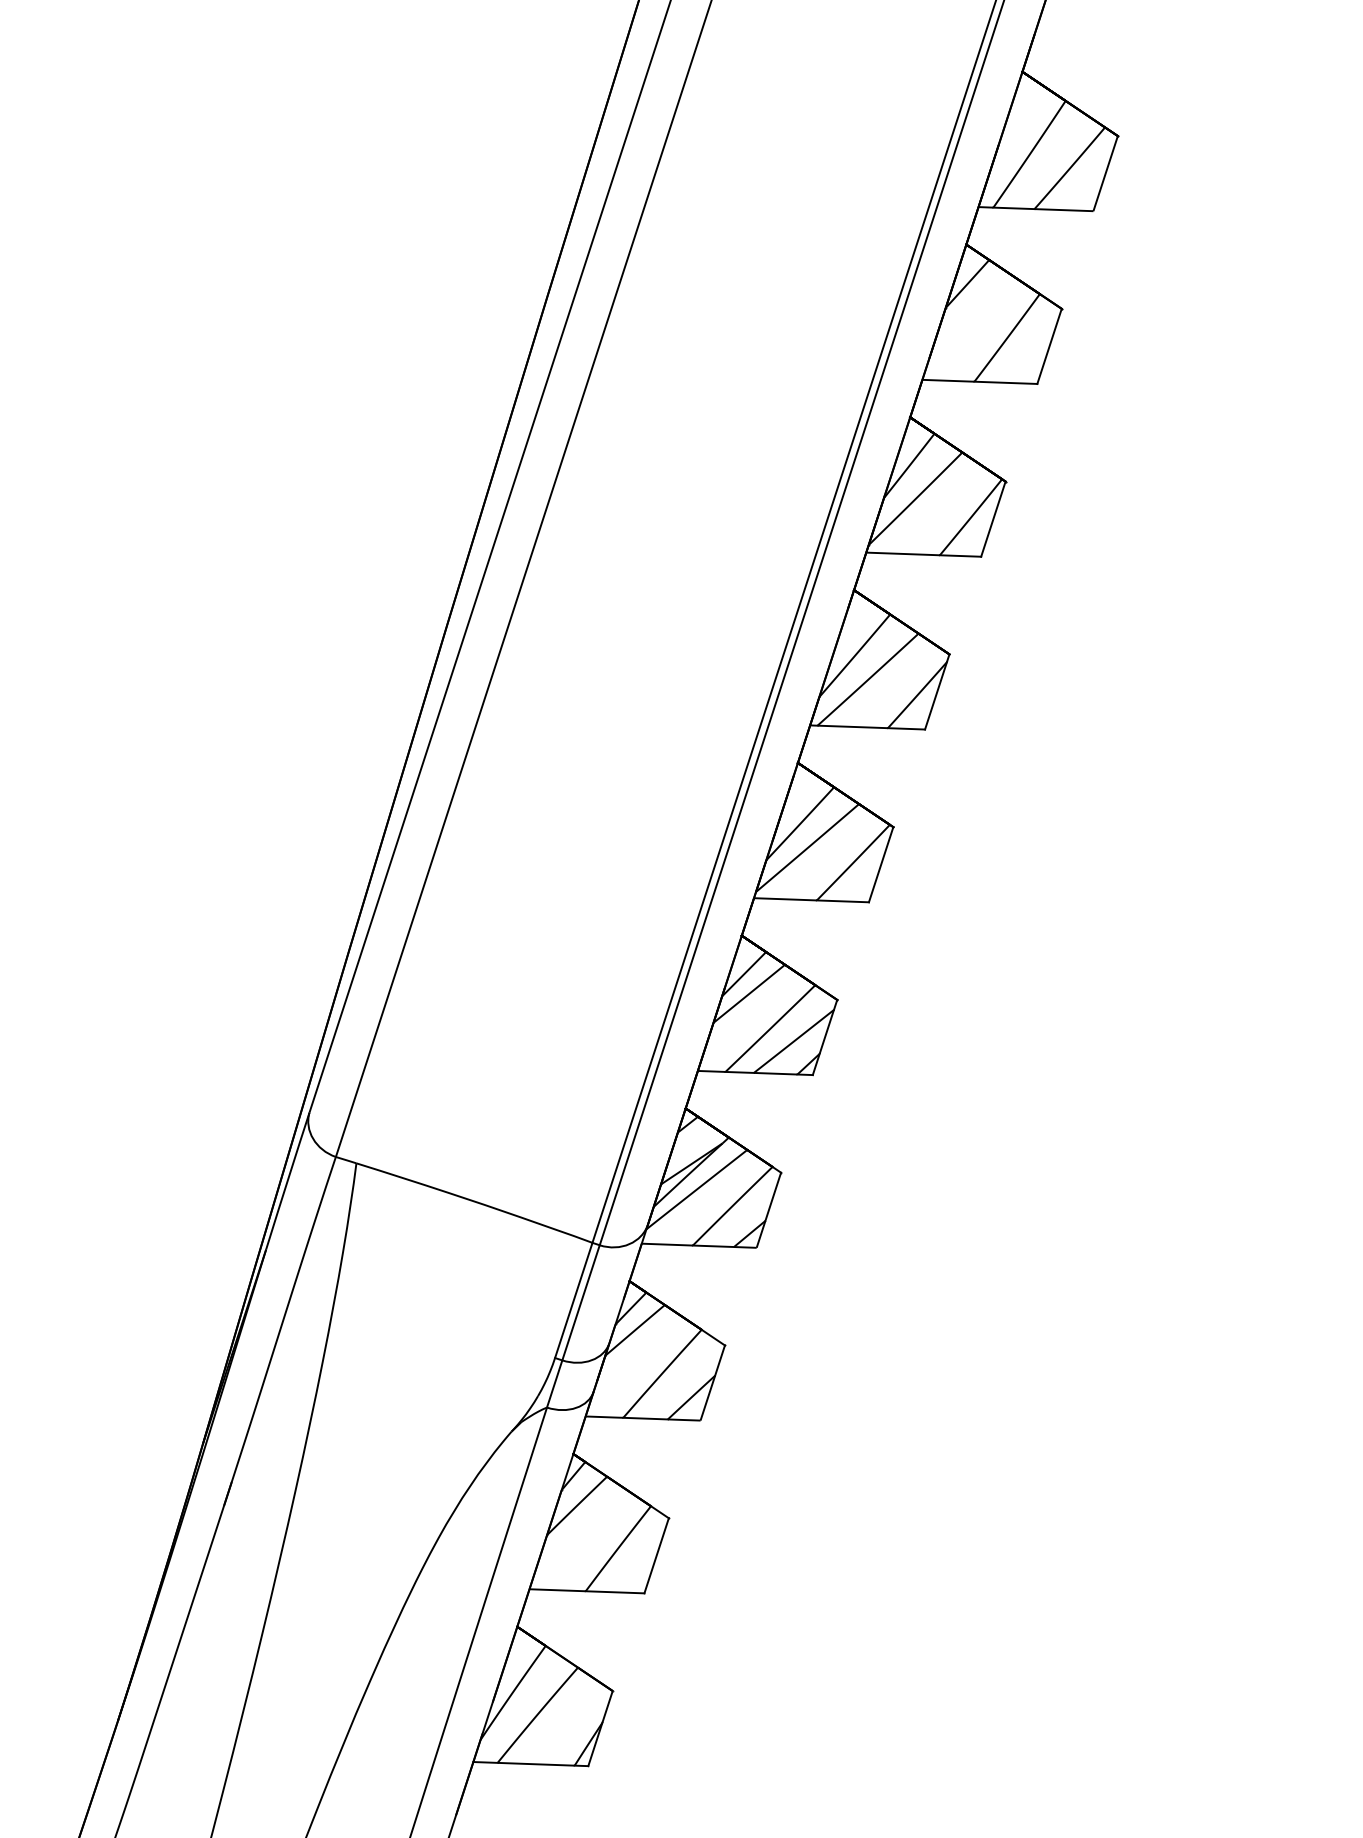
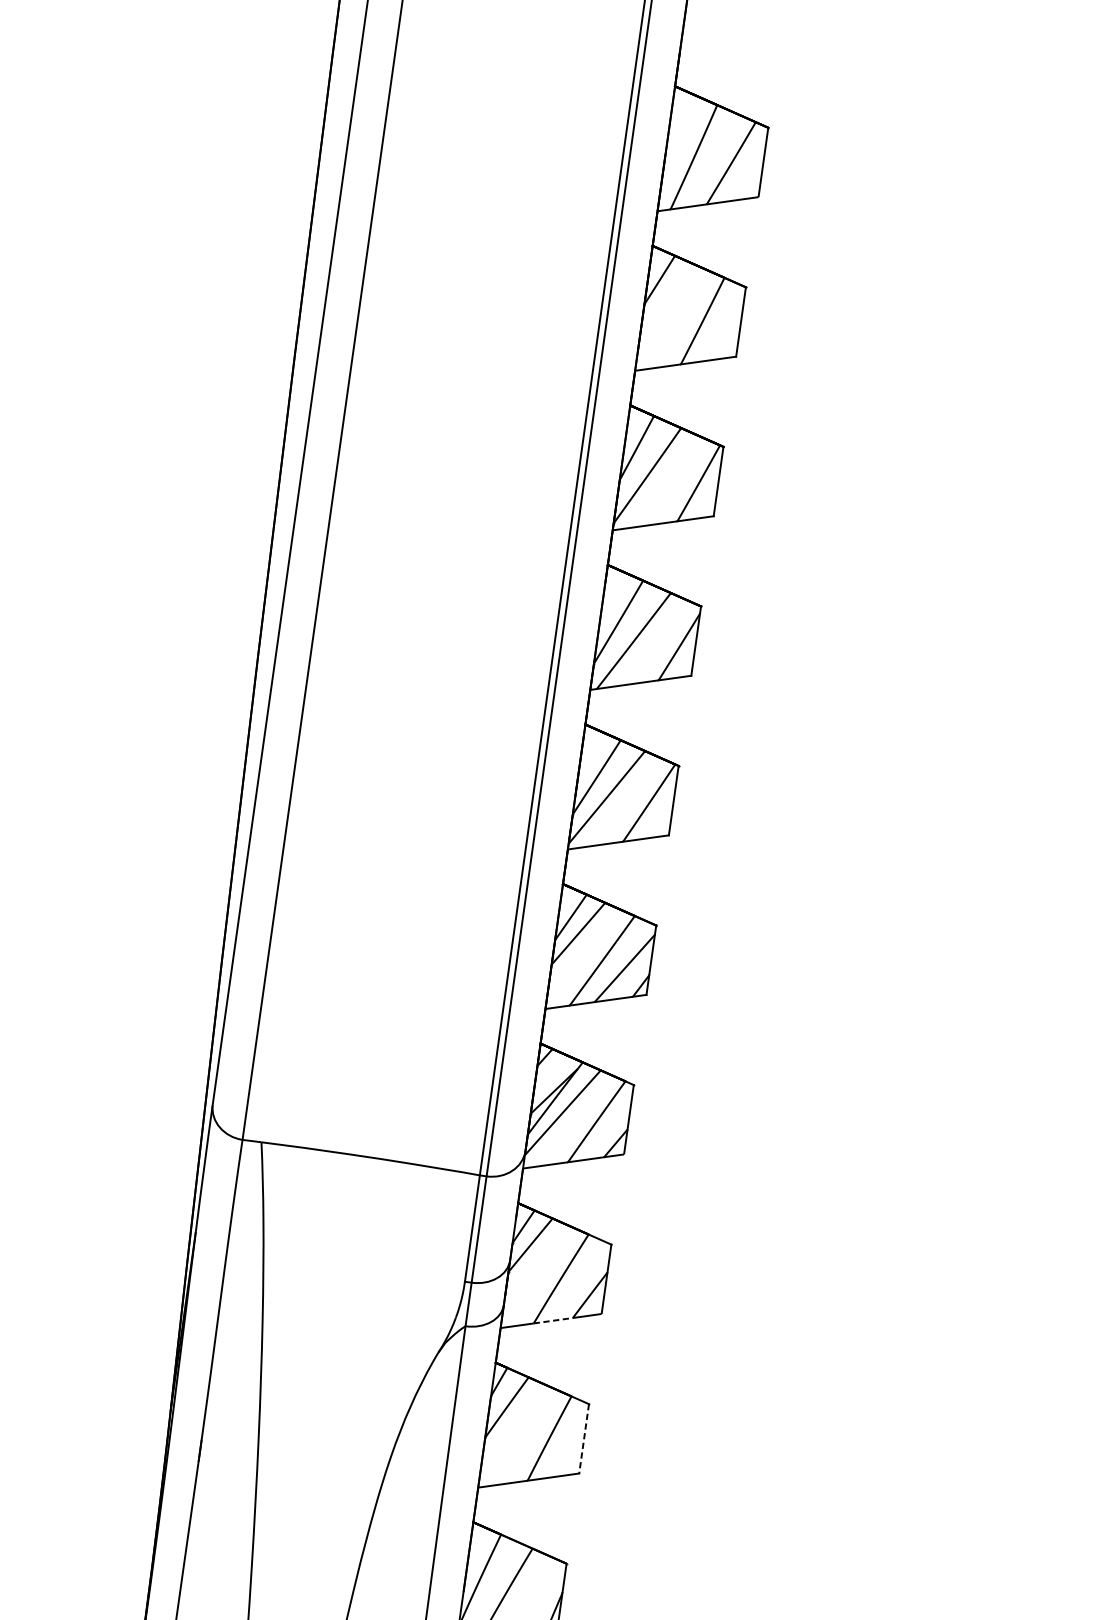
line: (646, 1418) -> (554, 1320), solid -> dashed
line: (656, 1556) -> (584, 1439), solid -> dashed

